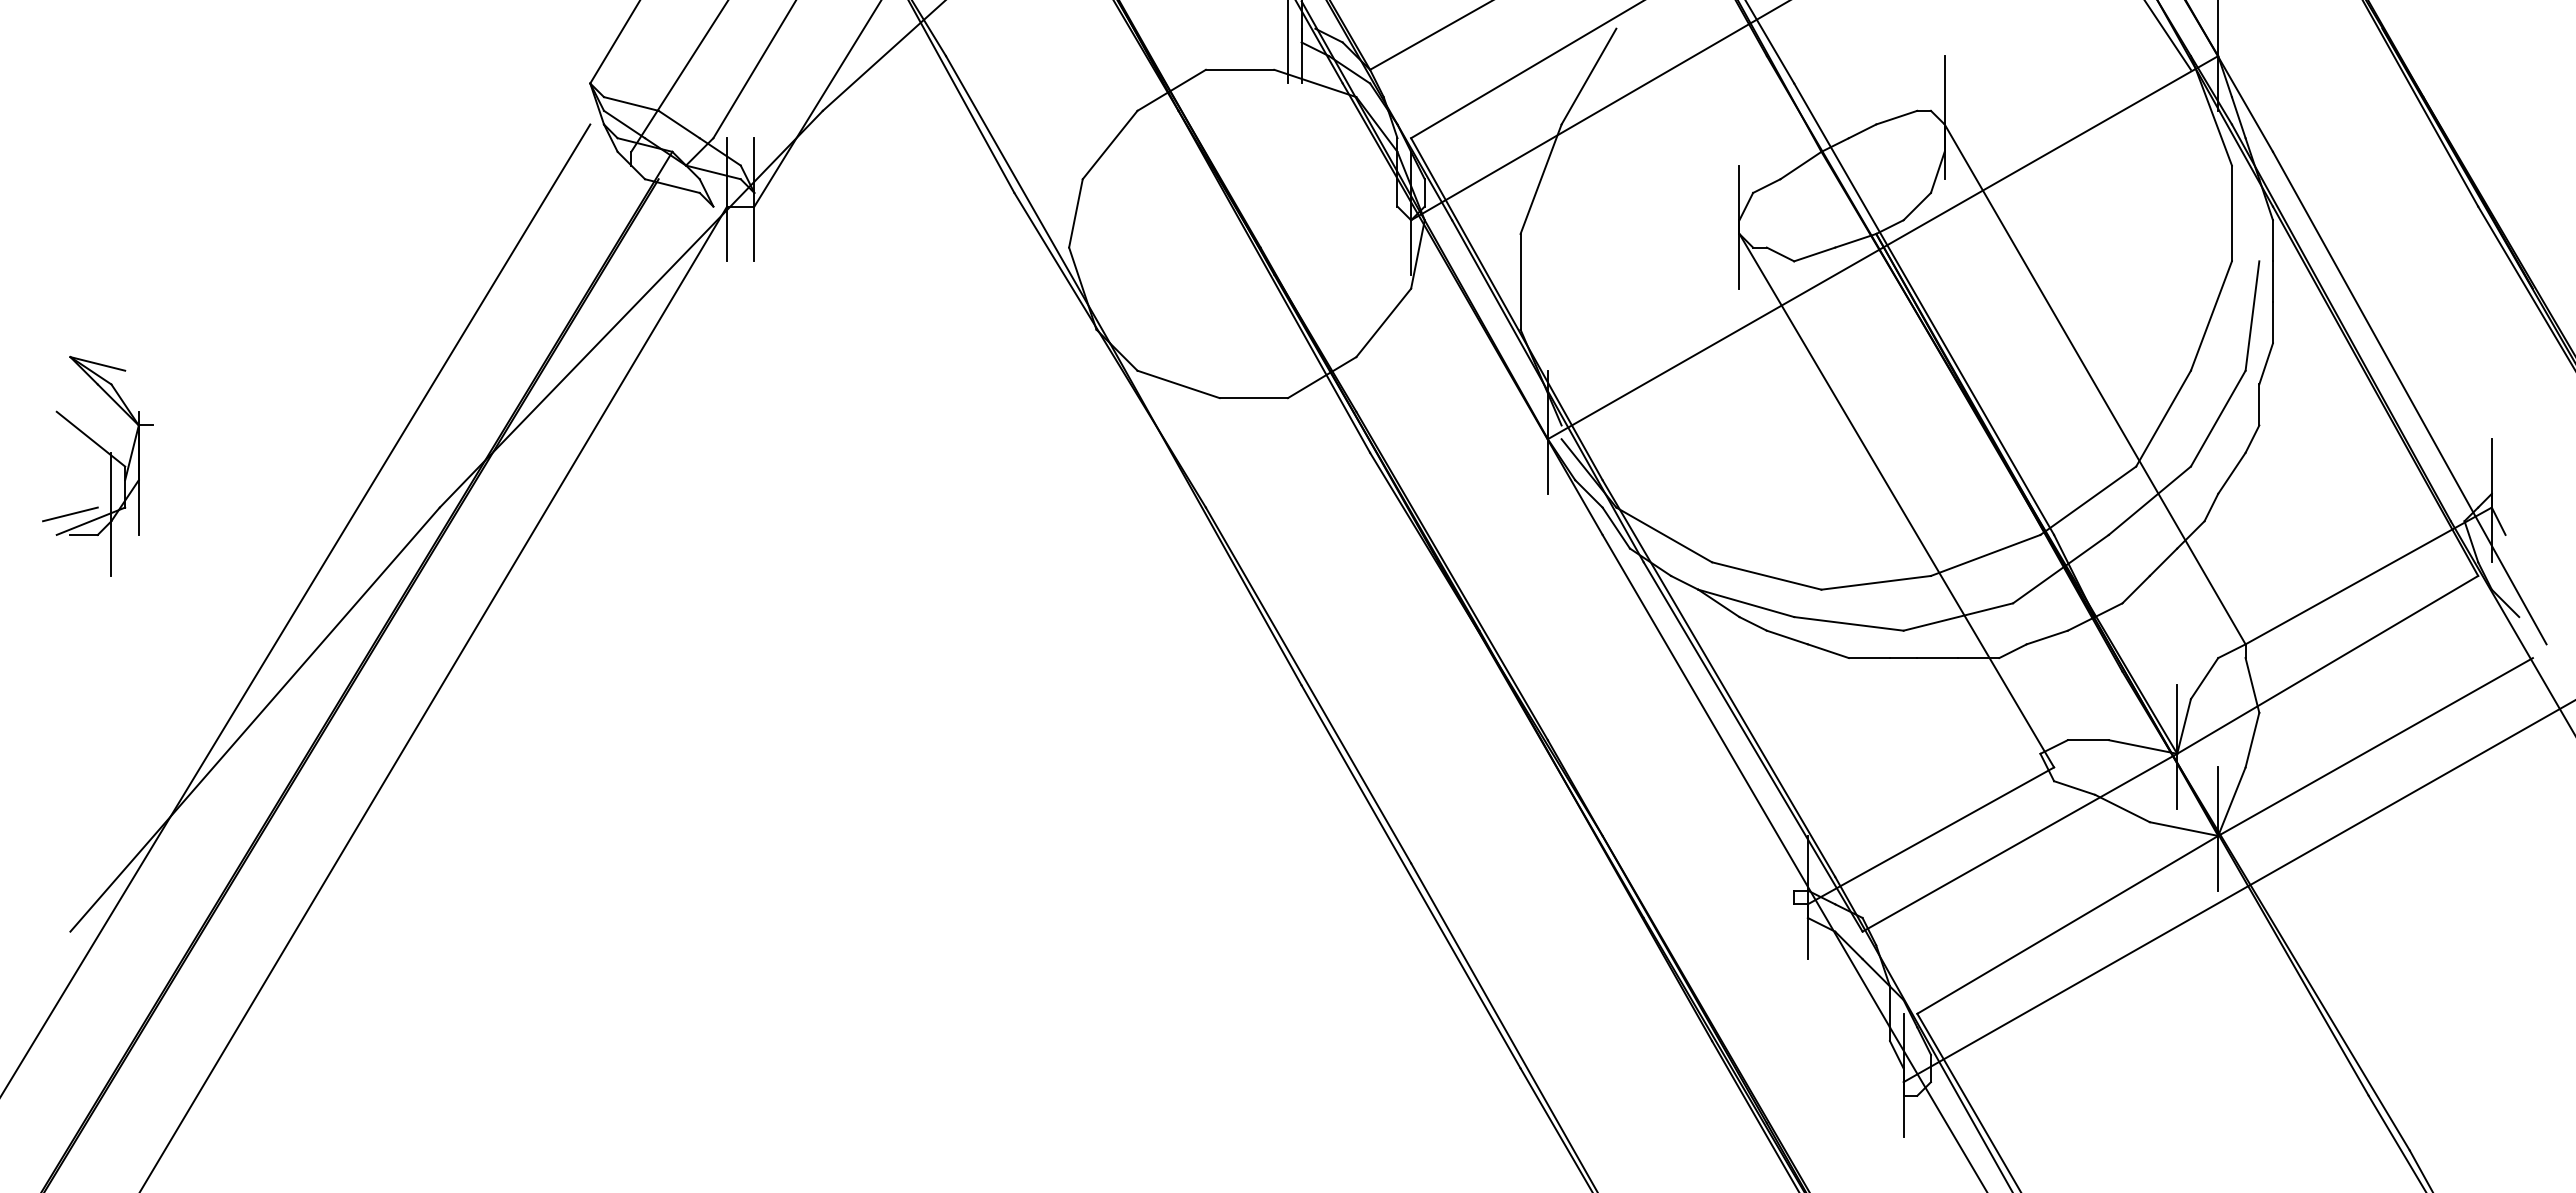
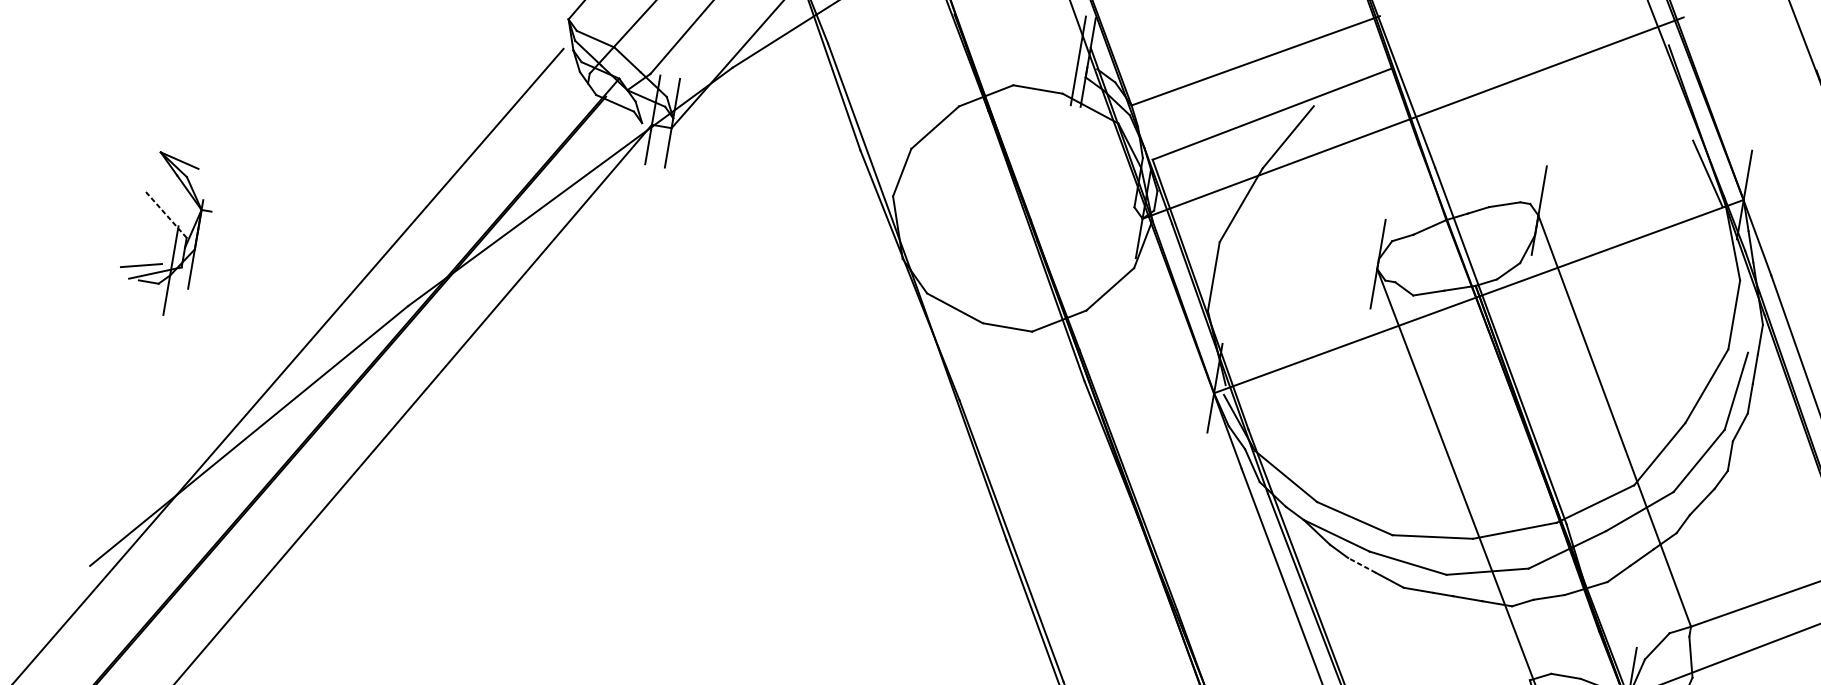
line: (90, 439) -> (165, 214), solid -> dashed
line: (1787, 637) -> (1362, 565), solid -> dashed

